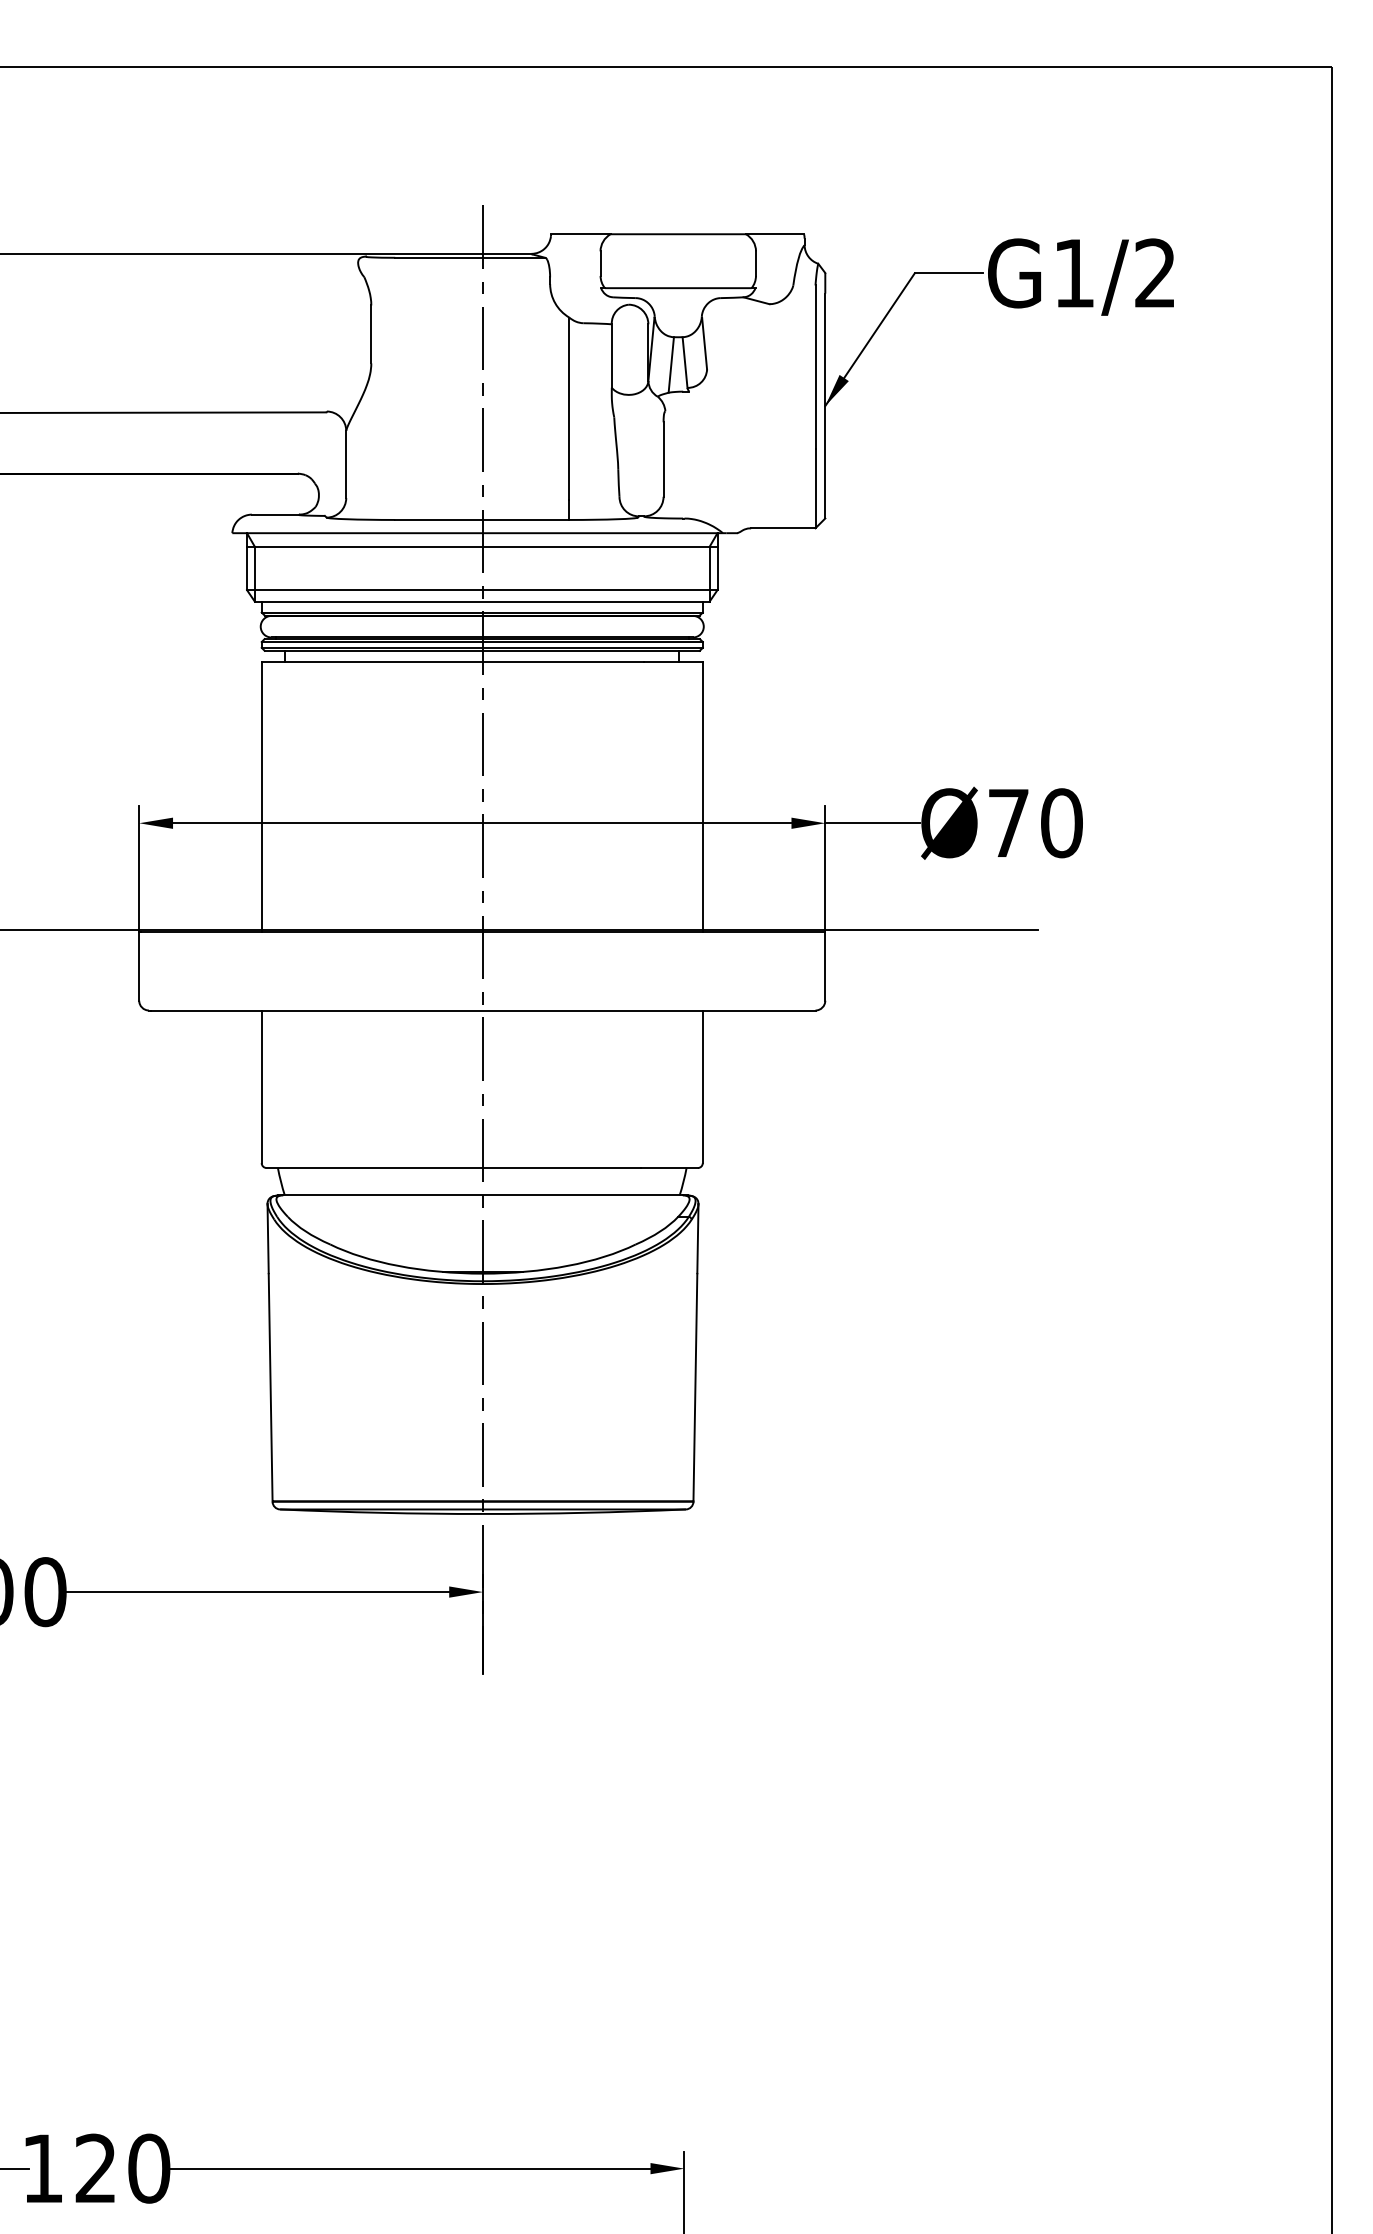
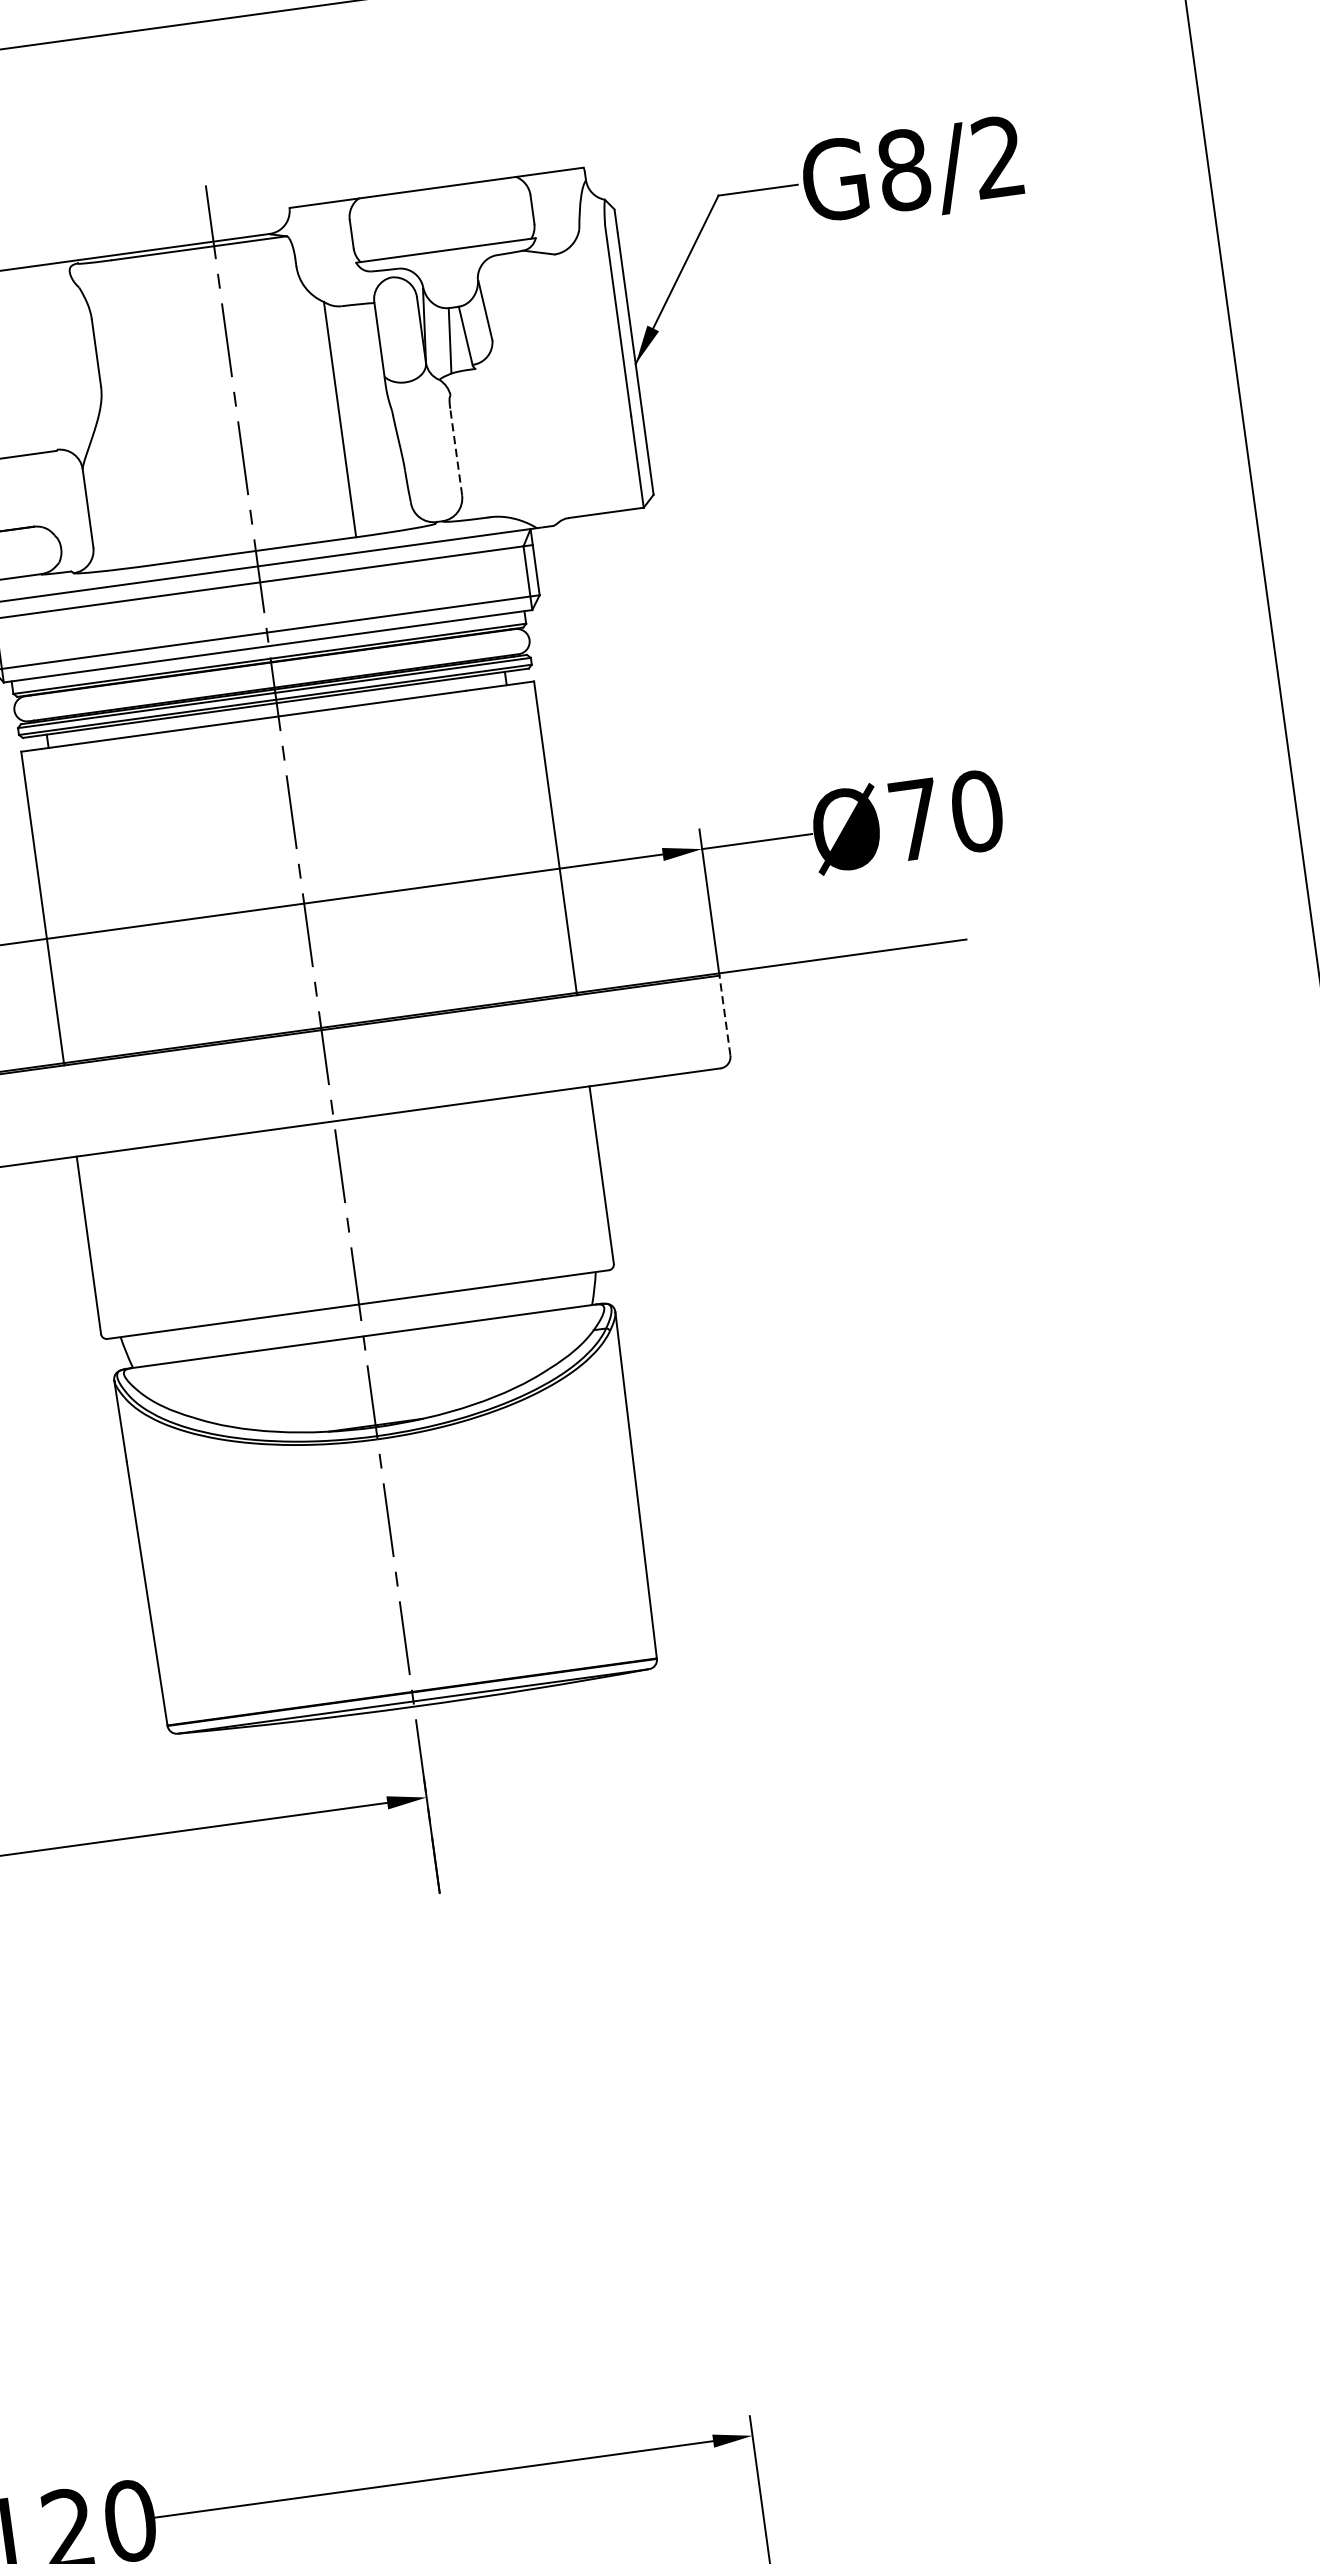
text: (1074, 273) -> (904, 170), G1/2 -> G8/2
line: (663, 459) -> (456, 451), solid -> dashed
line: (825, 965) -> (725, 1014), solid -> dashed

